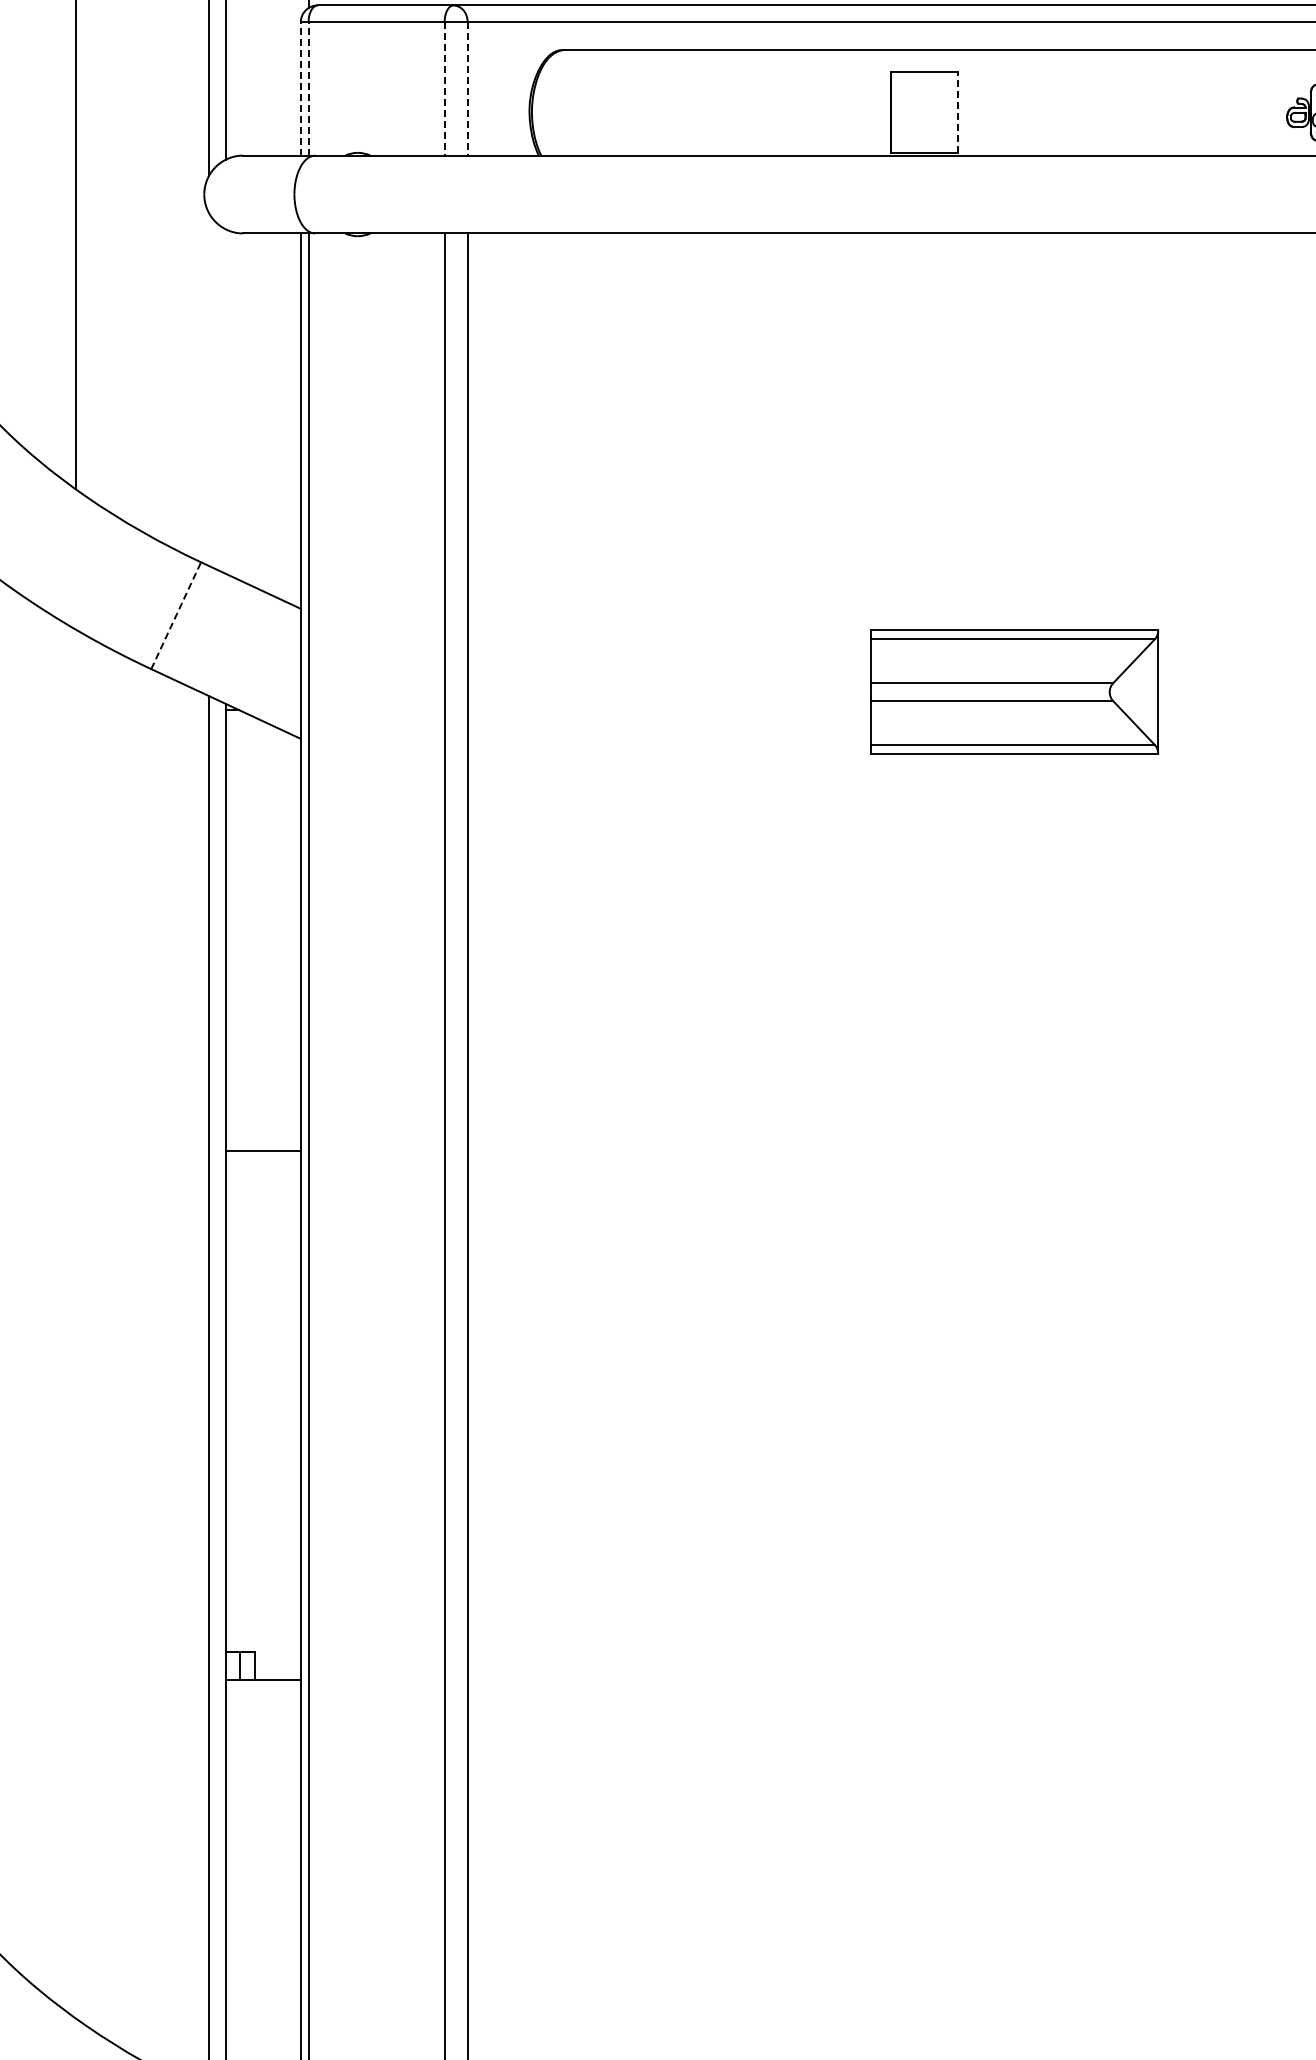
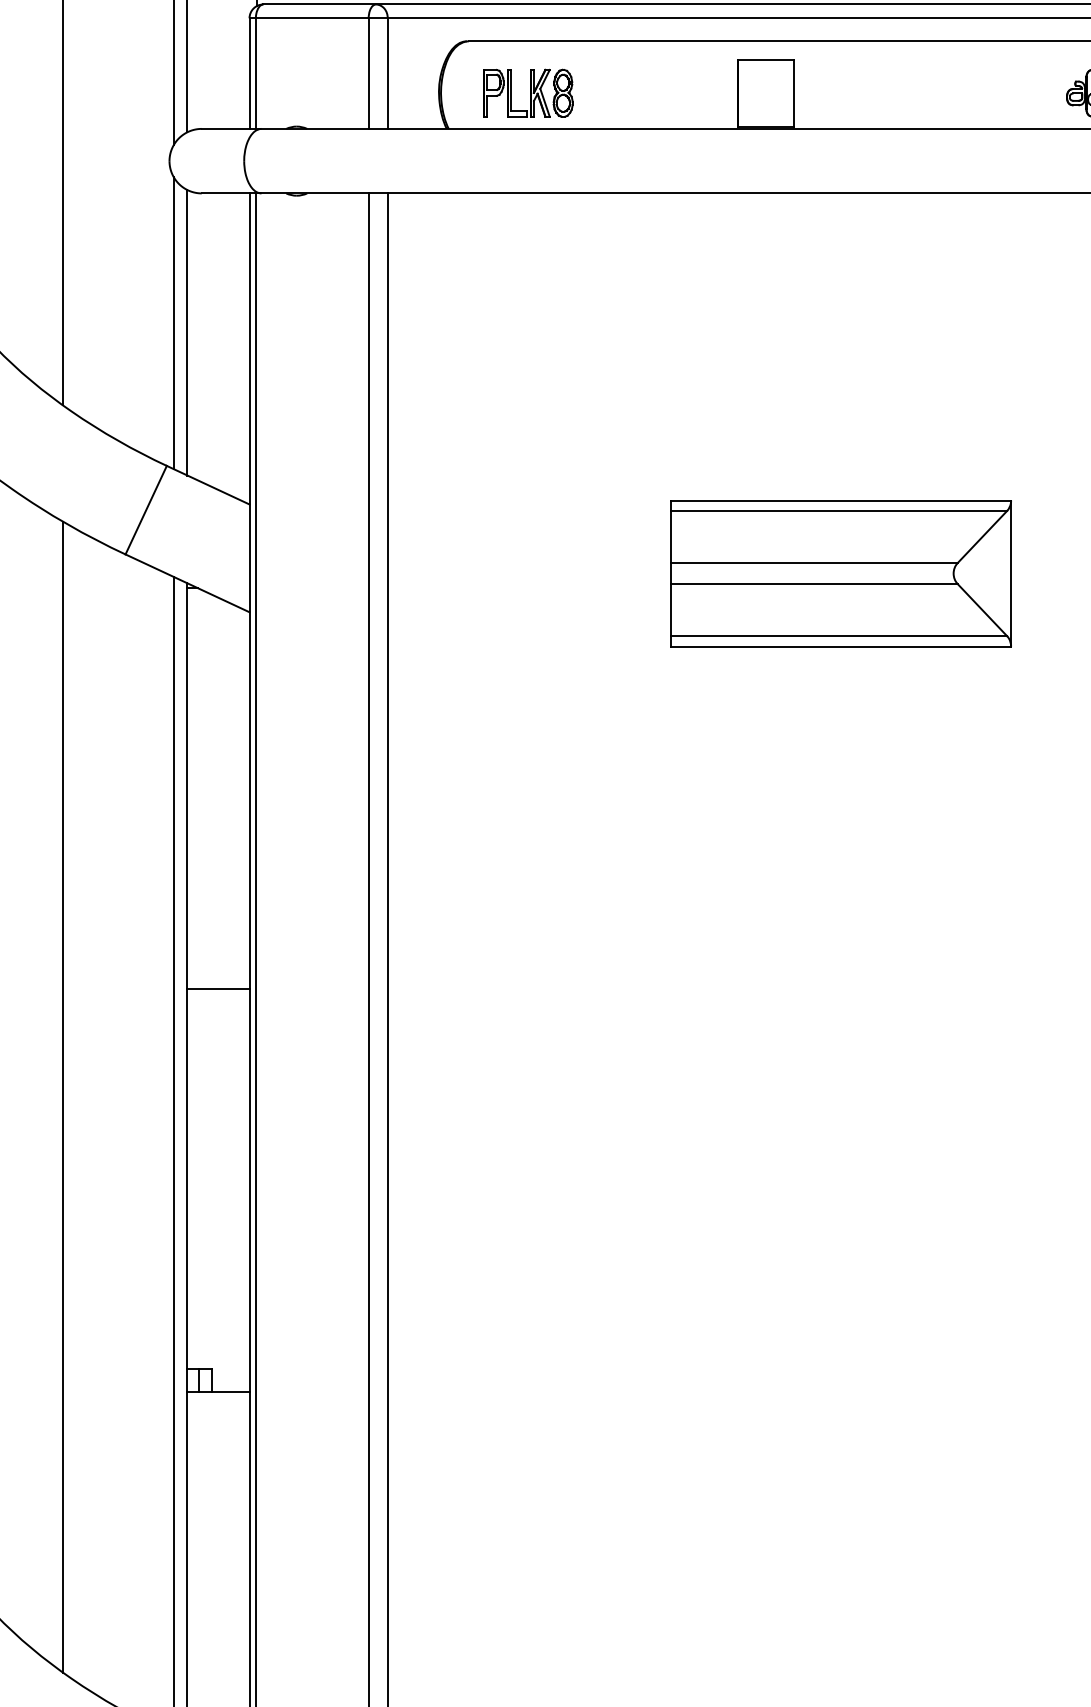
line: (300, 88) -> (249, 73), dashed -> solid
line: (308, 88) -> (255, 73), dashed -> solid
line: (444, 88) -> (368, 73), dashed -> solid
line: (467, 88) -> (387, 73), dashed -> solid
part: (637, 112) -> (528, 93), added
line: (957, 112) -> (793, 93), dashed -> solid
line: (209, 389) -> (173, 322), added
line: (225, 401) -> (187, 332), added
line: (176, 615) -> (146, 510), dashed -> solid
part: (1014, 691) -> (840, 572), size x1.43
line: (262, 1150) -> (217, 988), moved
line: (75, 1323) -> (62, 1096), added

